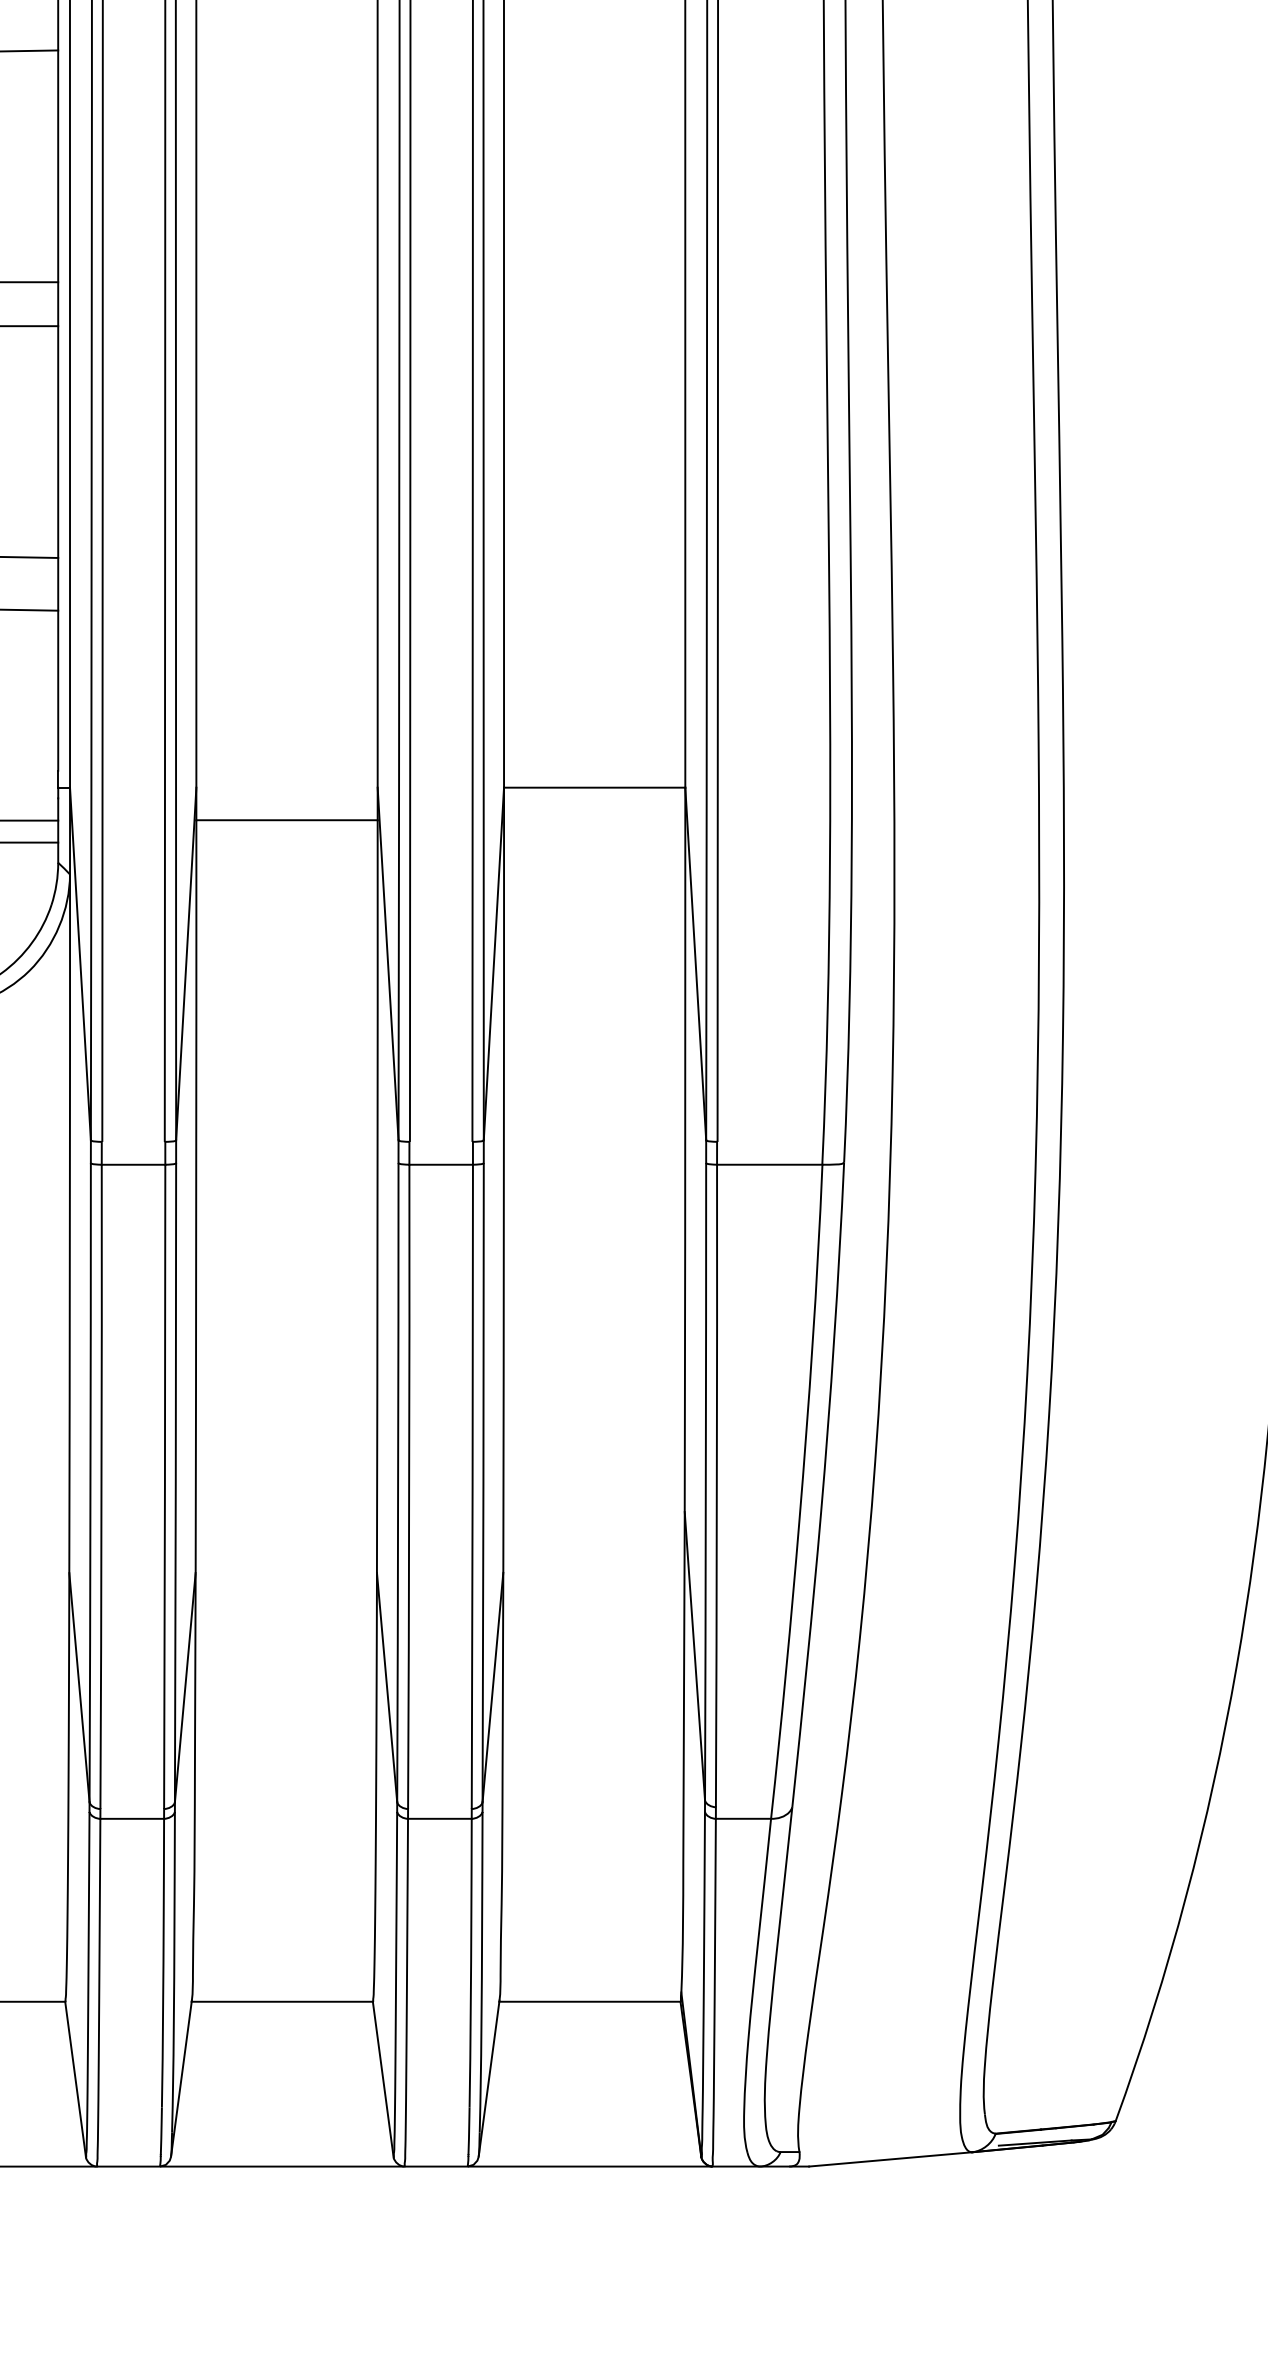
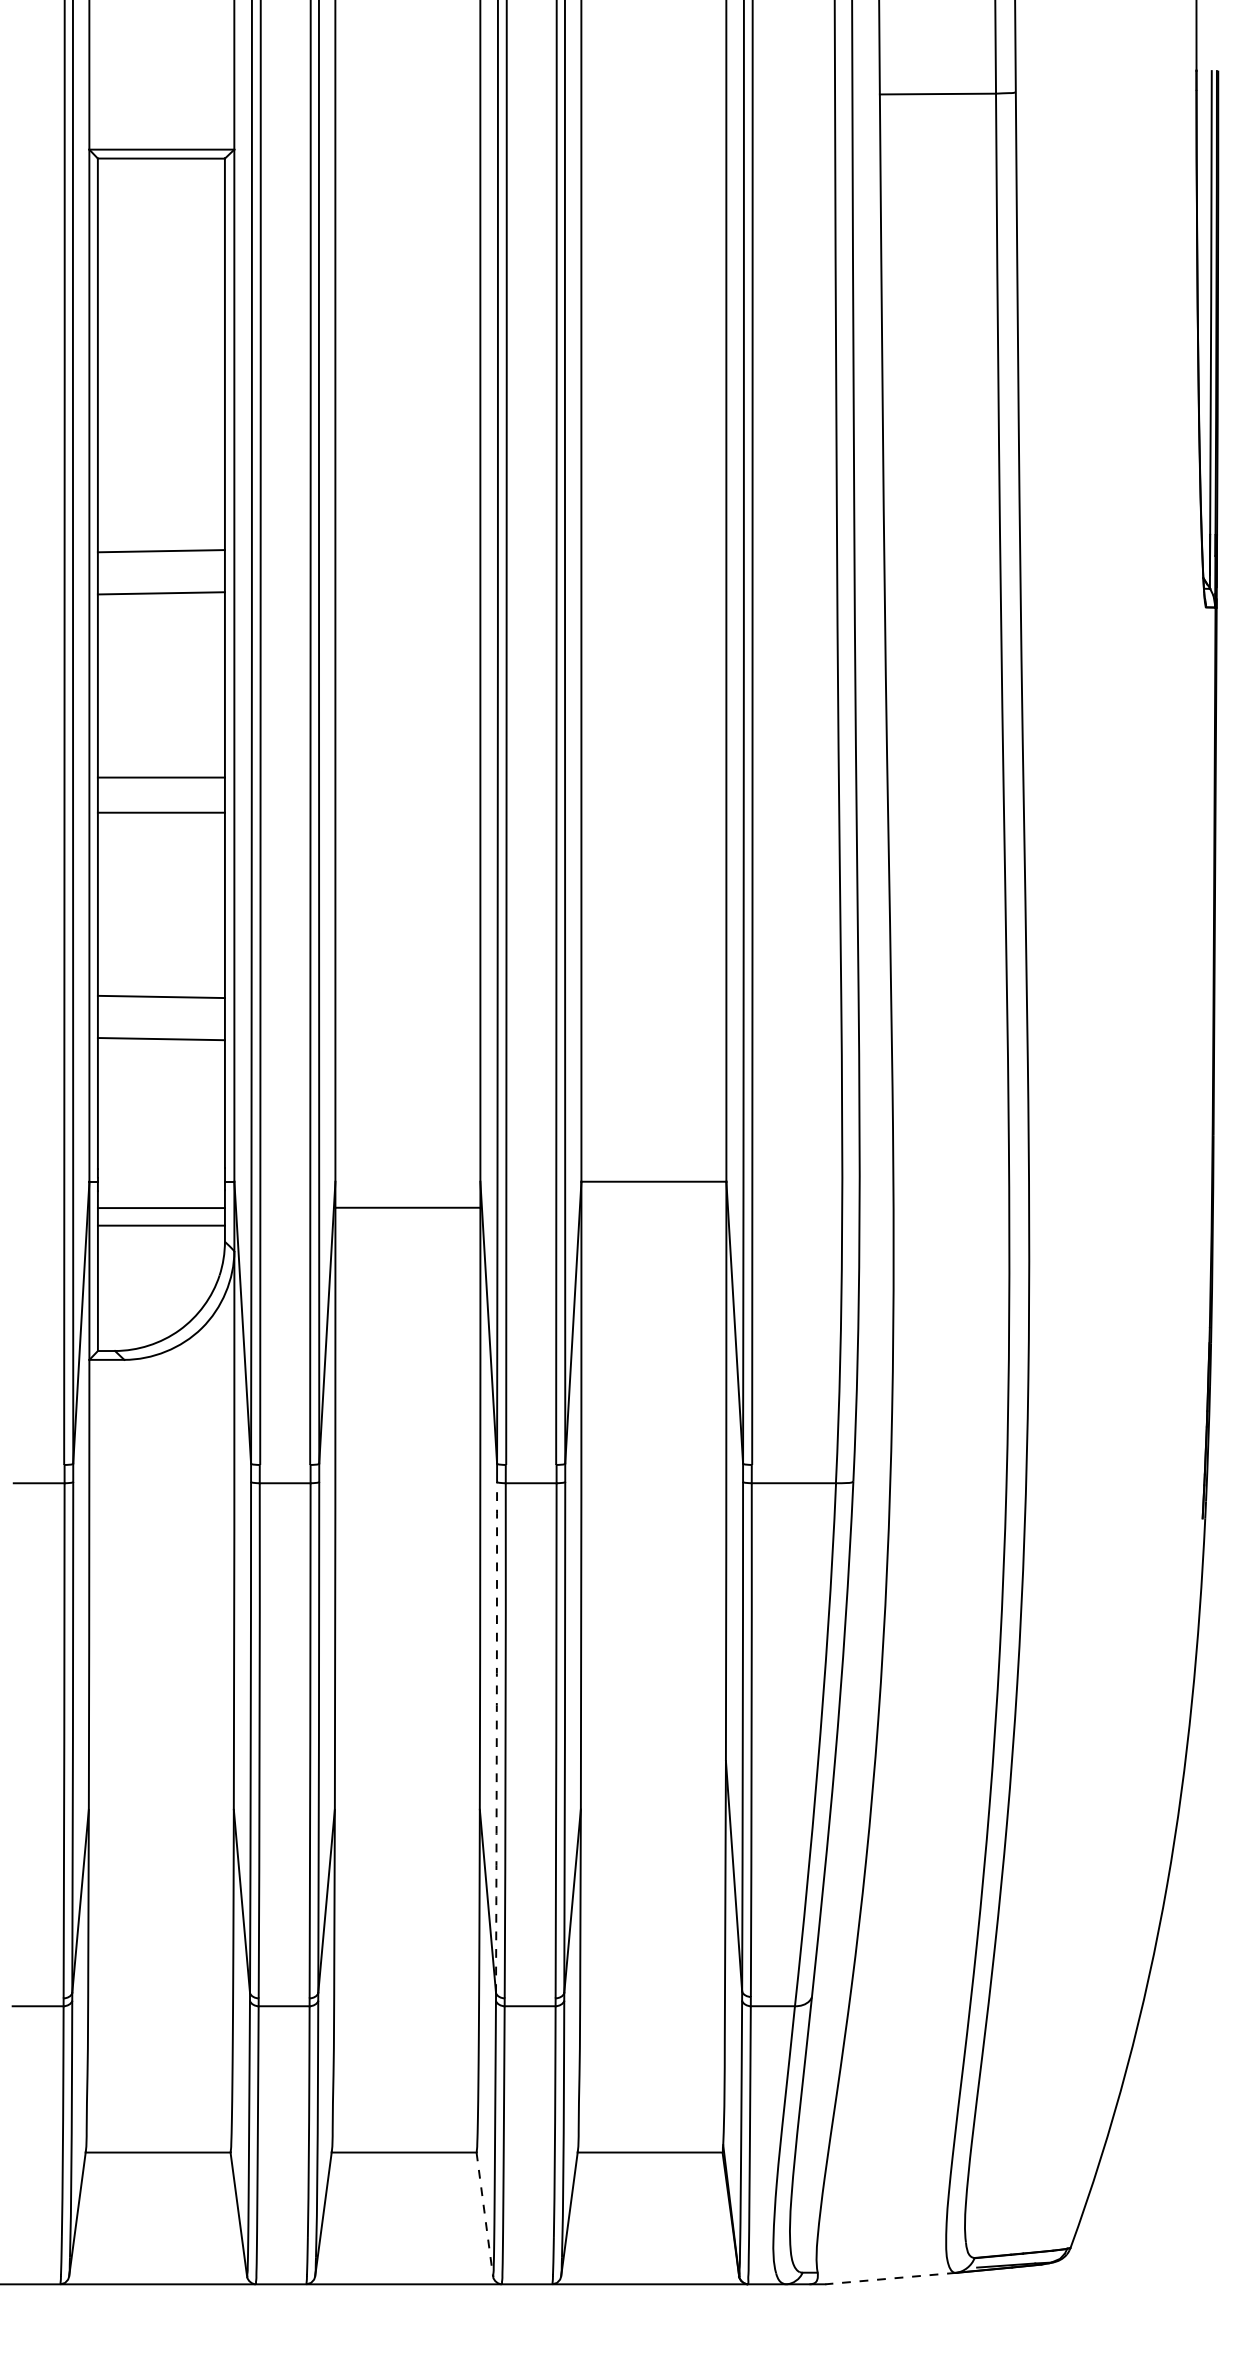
arc: (397, 1482) -> (496, 1737), solid -> dashed
line: (382, 2079) -> (484, 2214), solid -> dashed
line: (890, 2159) -> (890, 2278), solid -> dashed

